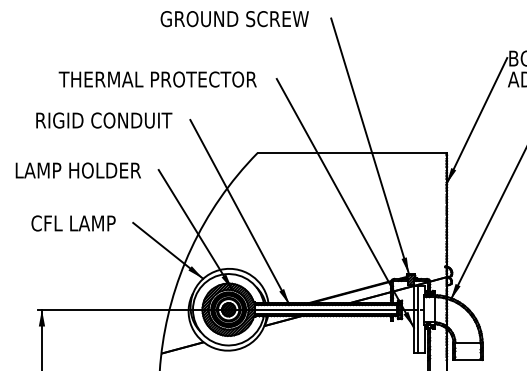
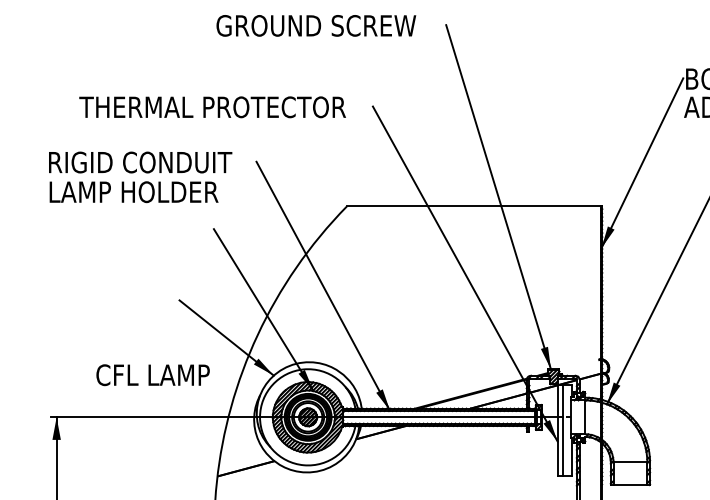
text: (77, 170) -> (132, 192), moved
text: (73, 223) -> (152, 375), moved

